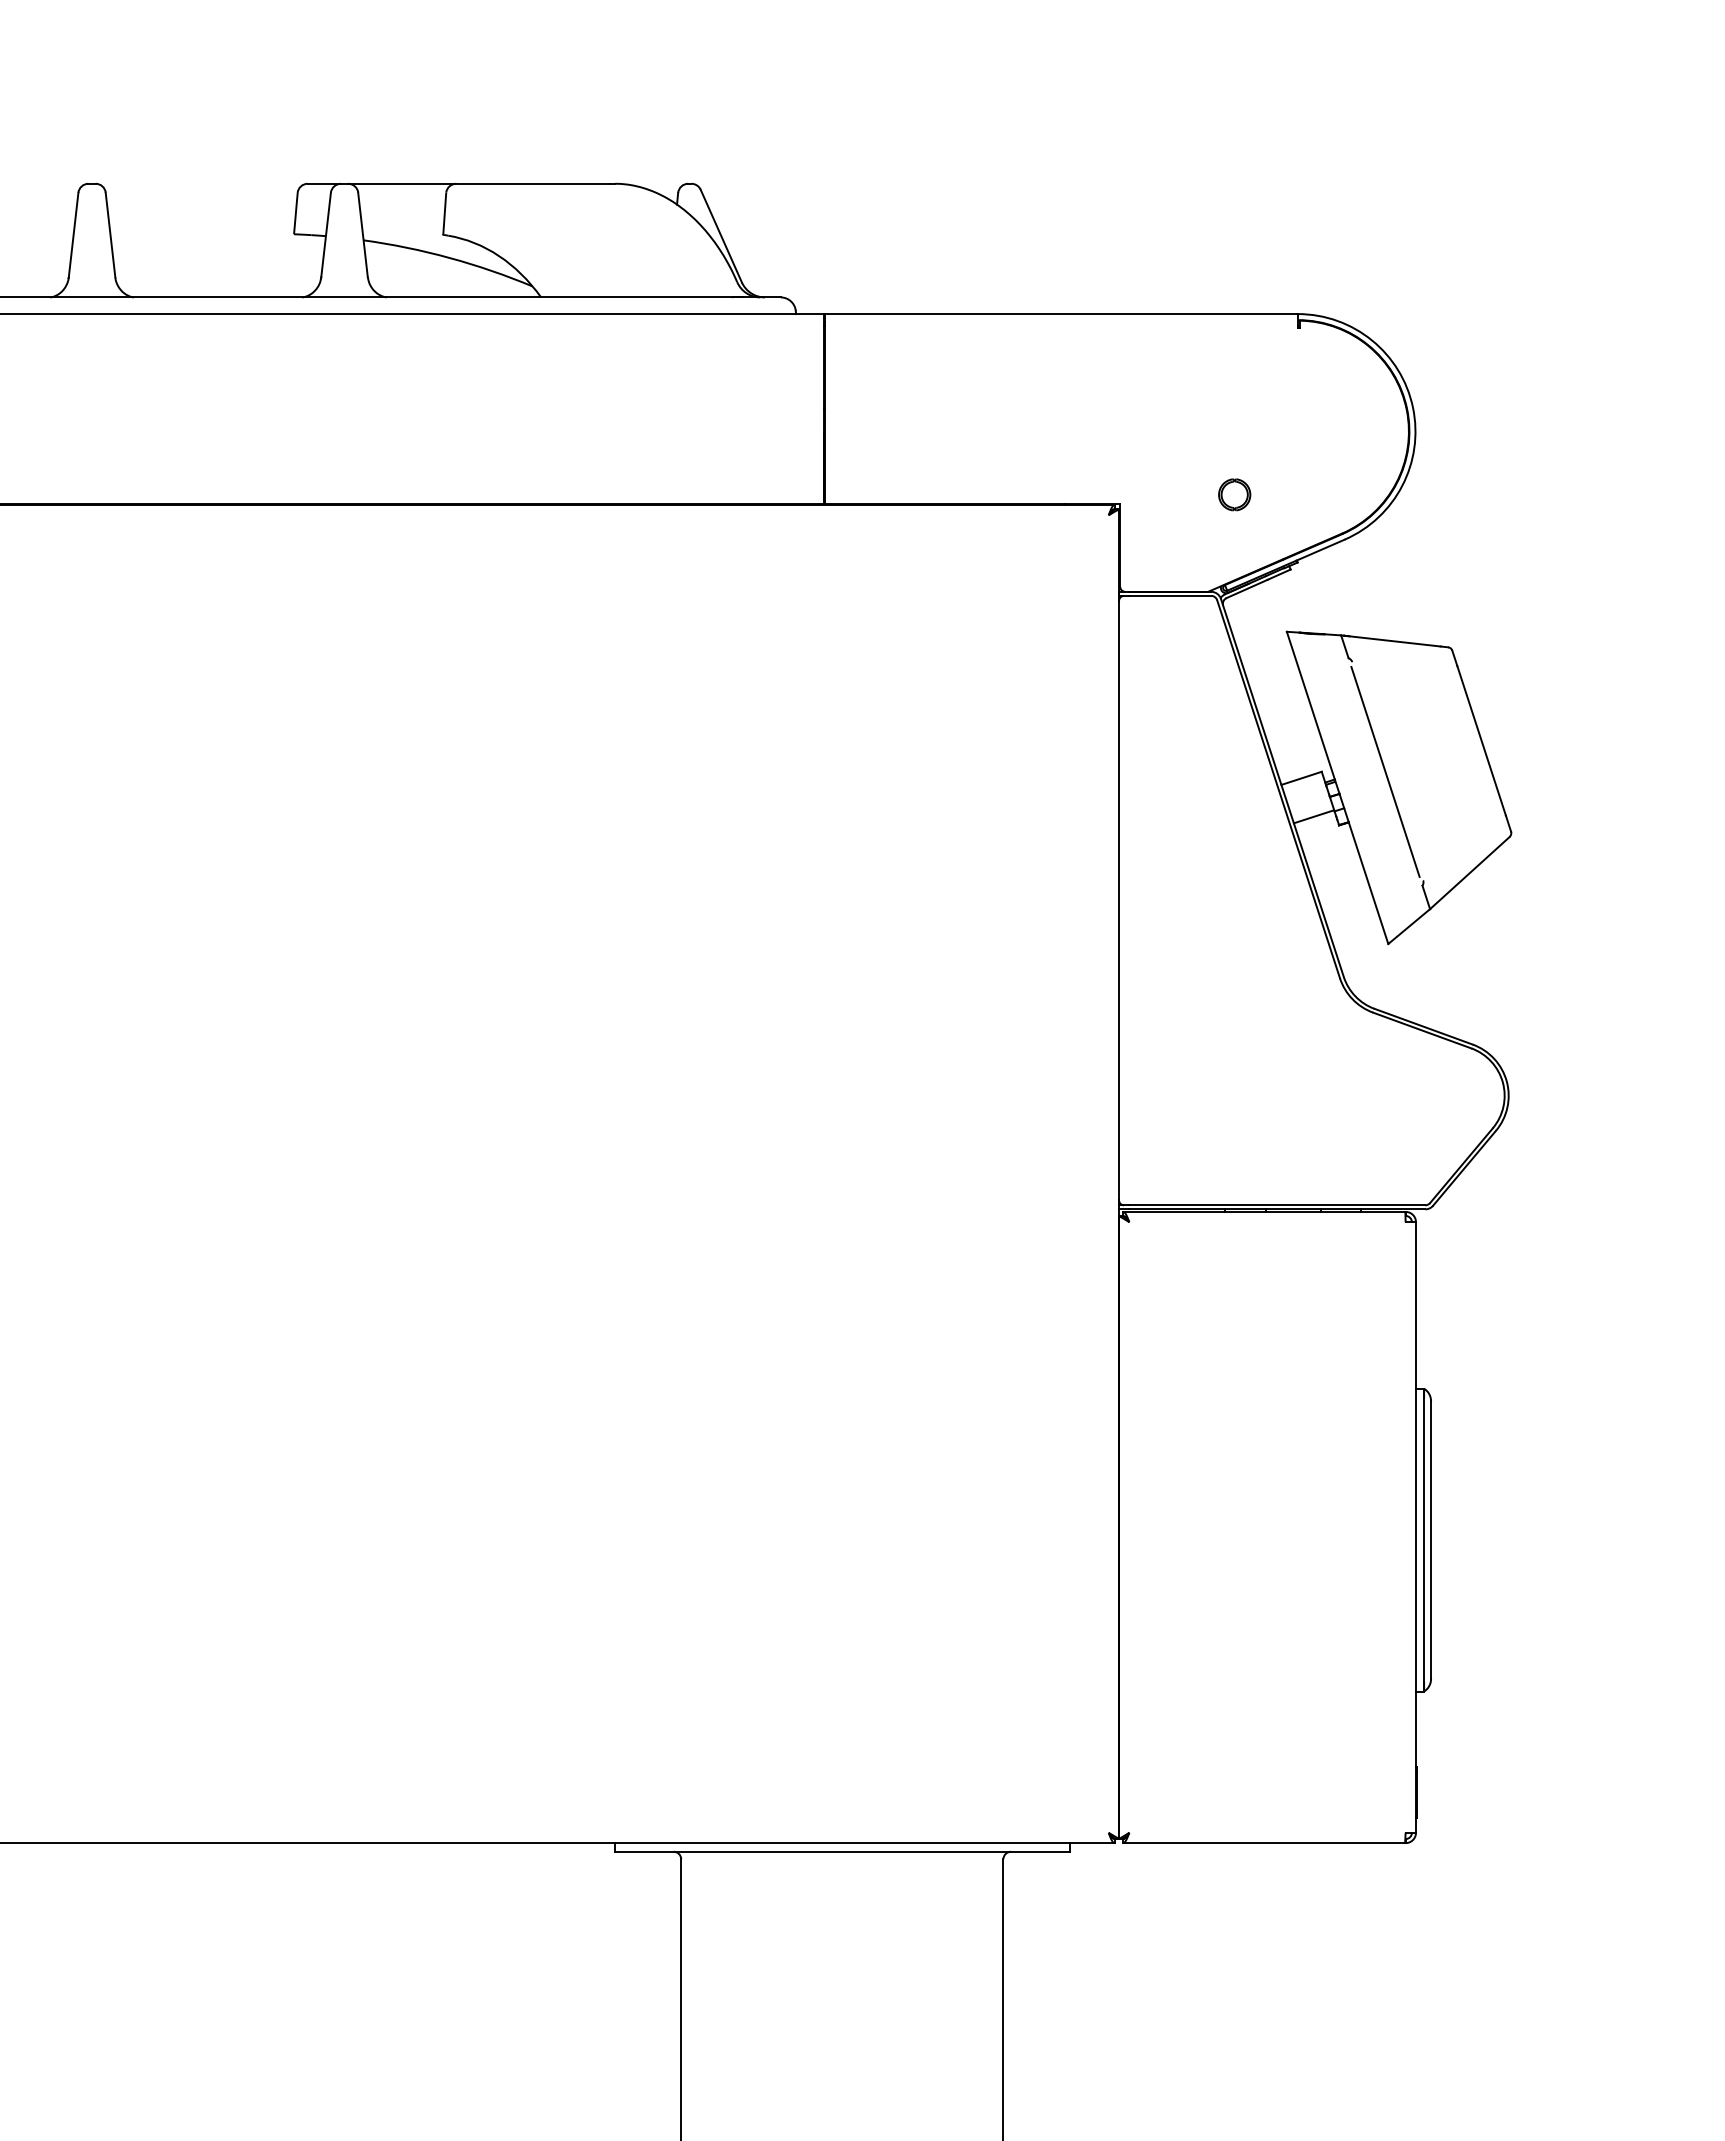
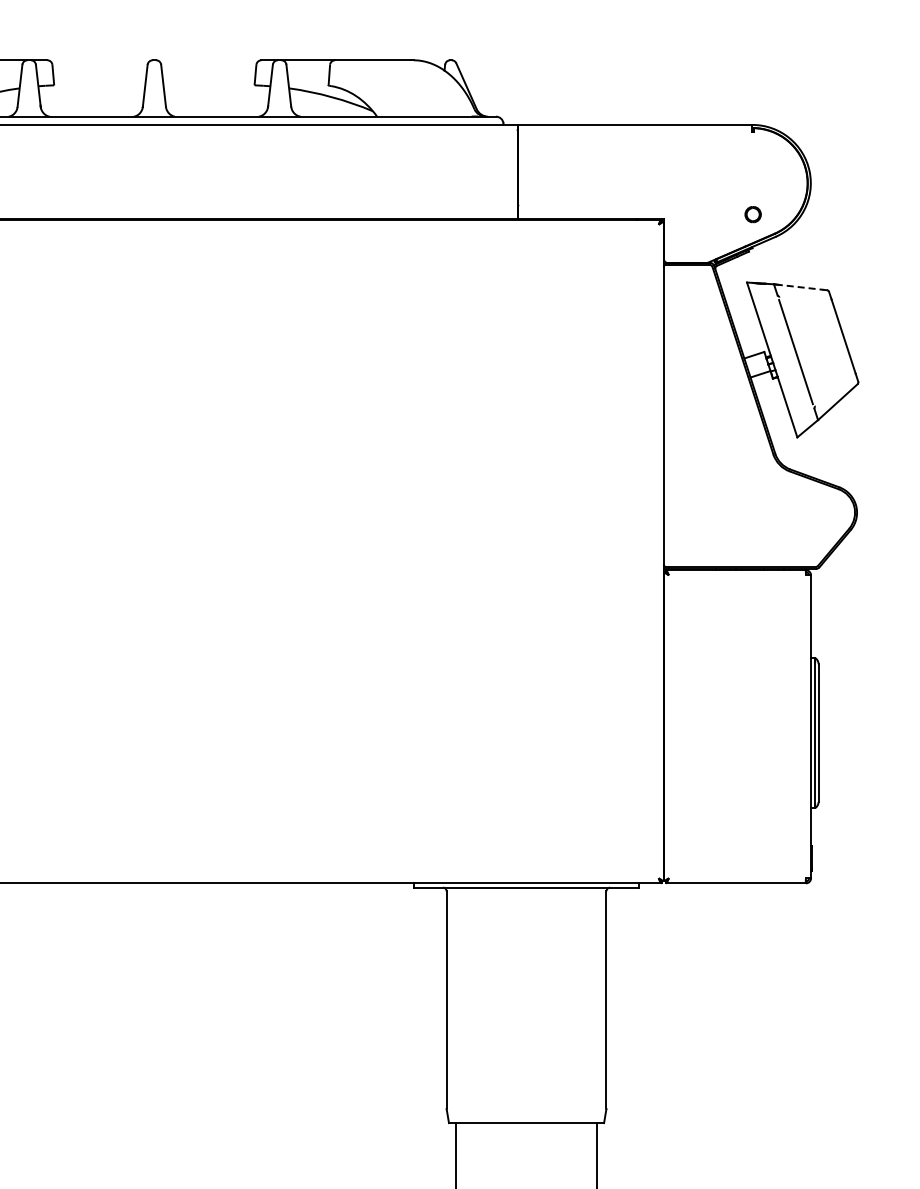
part: (1233, 494) -> (752, 214), moved
line: (1392, 641) -> (799, 287), solid -> dashed

